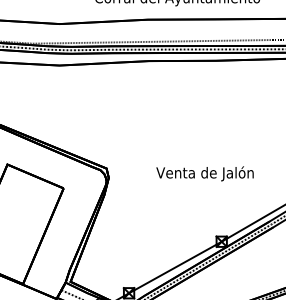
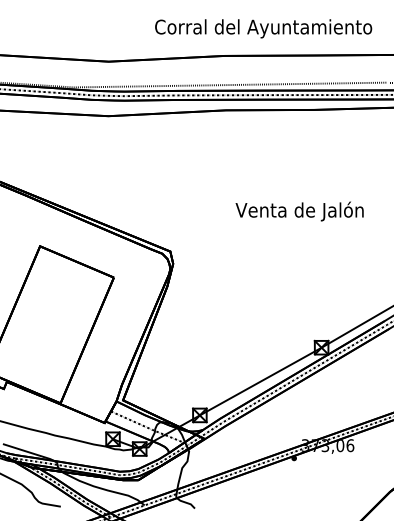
text: (204, 173) -> (299, 211), moved

